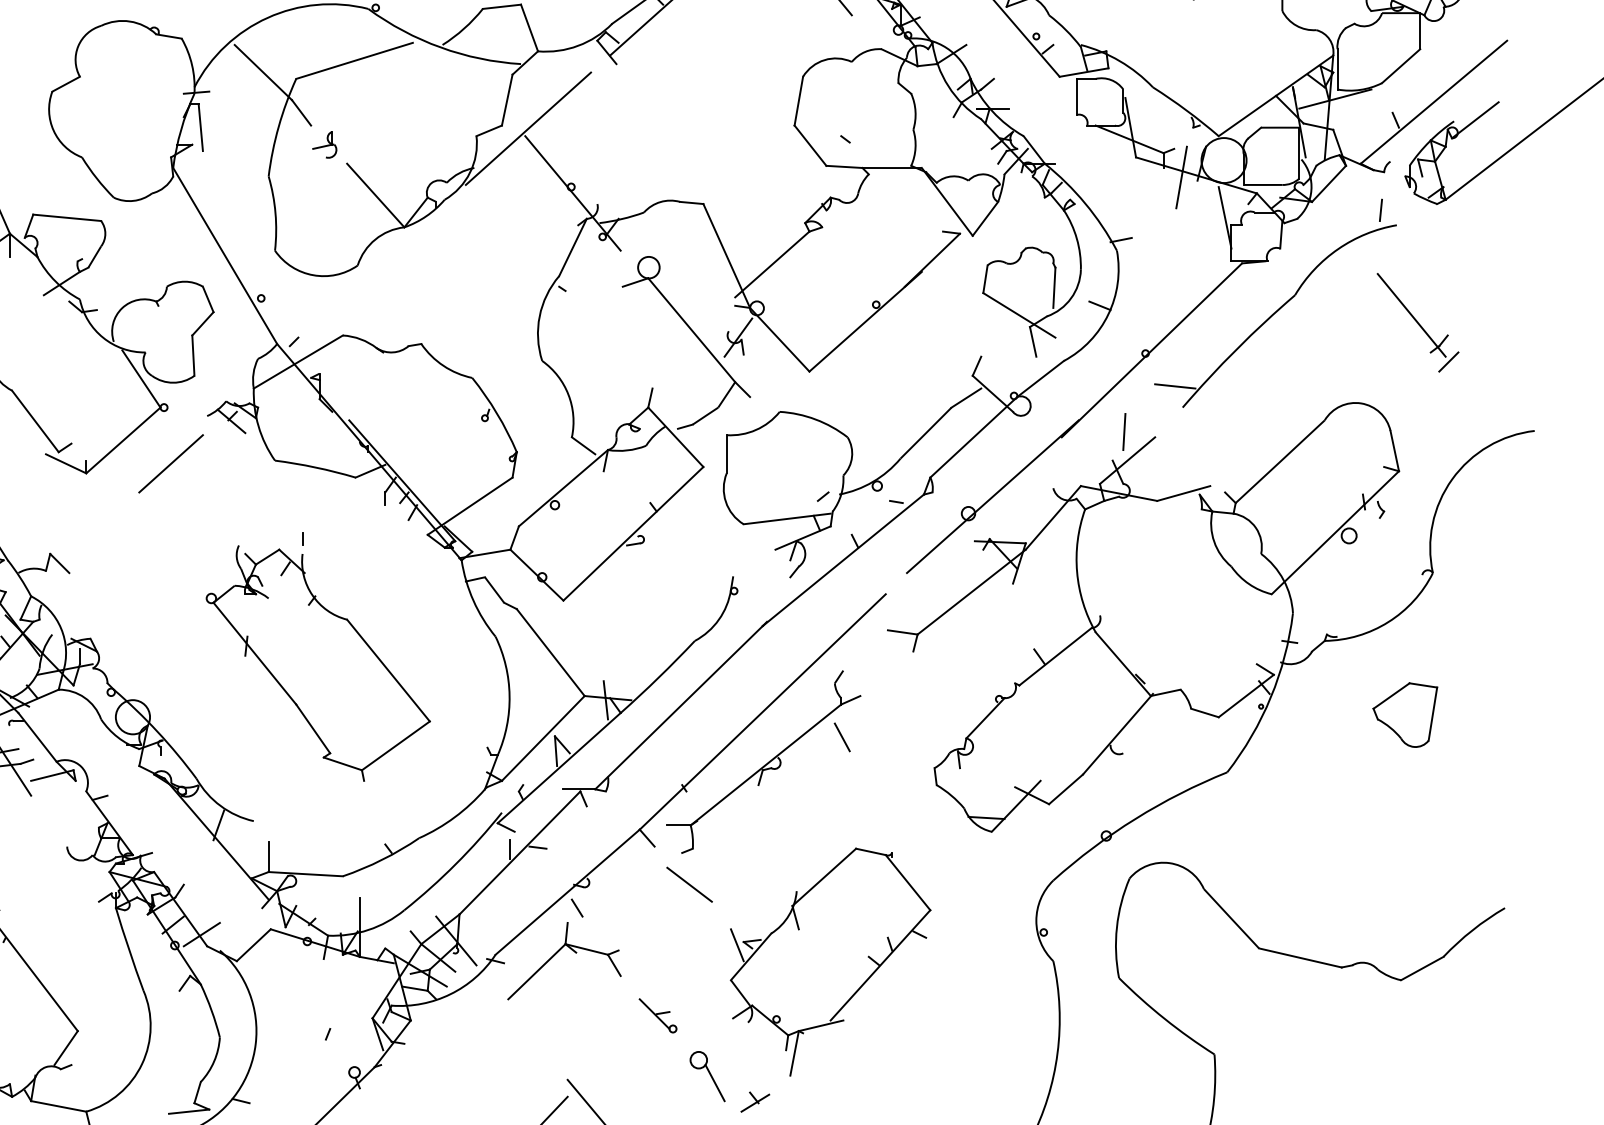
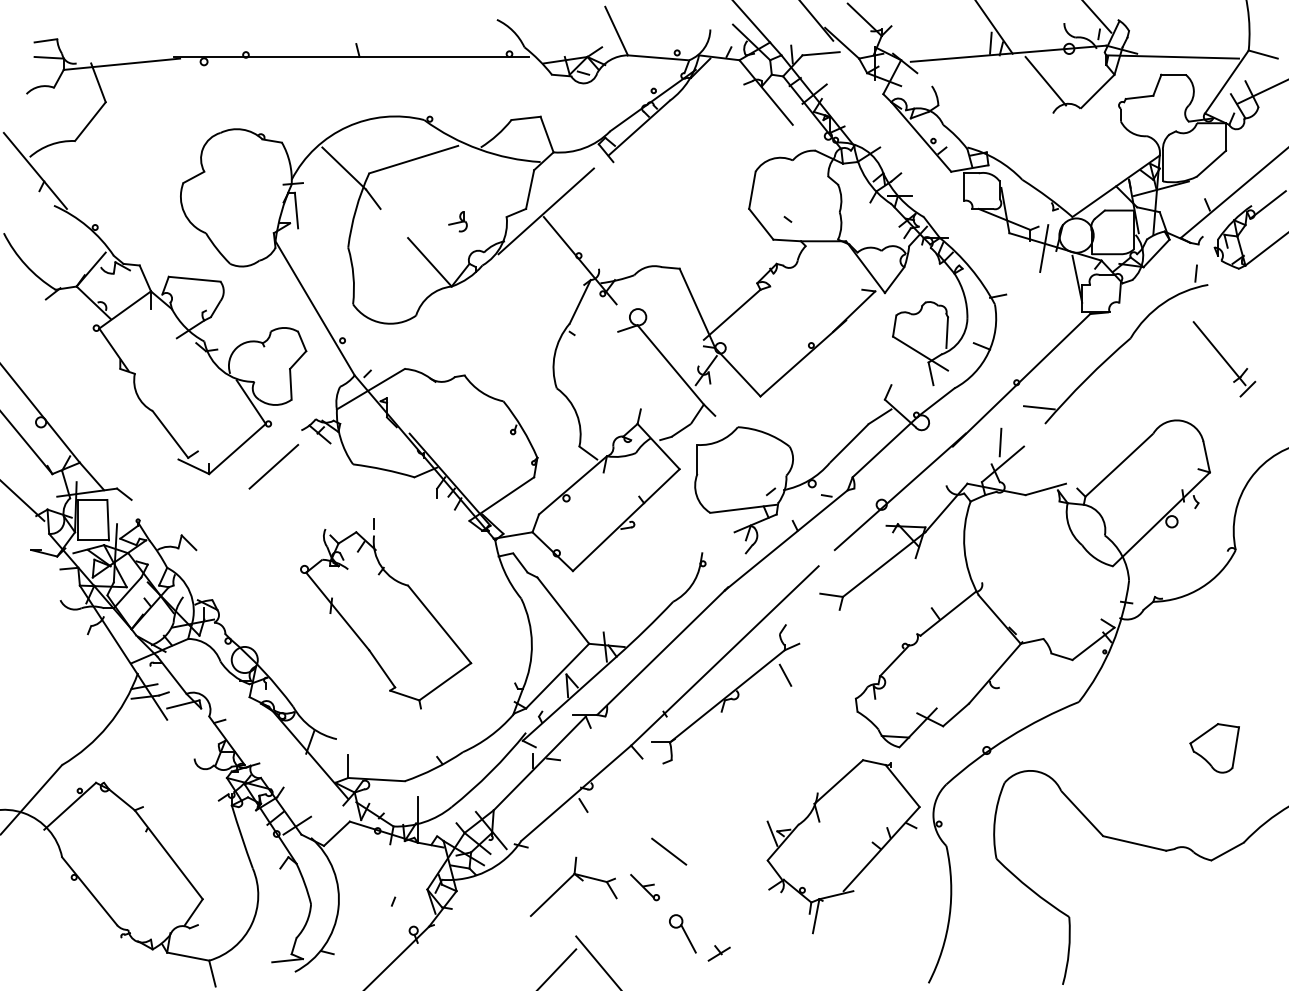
part: (324, 144) -> (457, 221), moved
part: (1405, 715) -> (1214, 748), moved
line: (690, 884) -> (669, 851), moved
part: (557, 954) -> (568, 881), moved
part: (830, 961) -> (843, 846), moved

